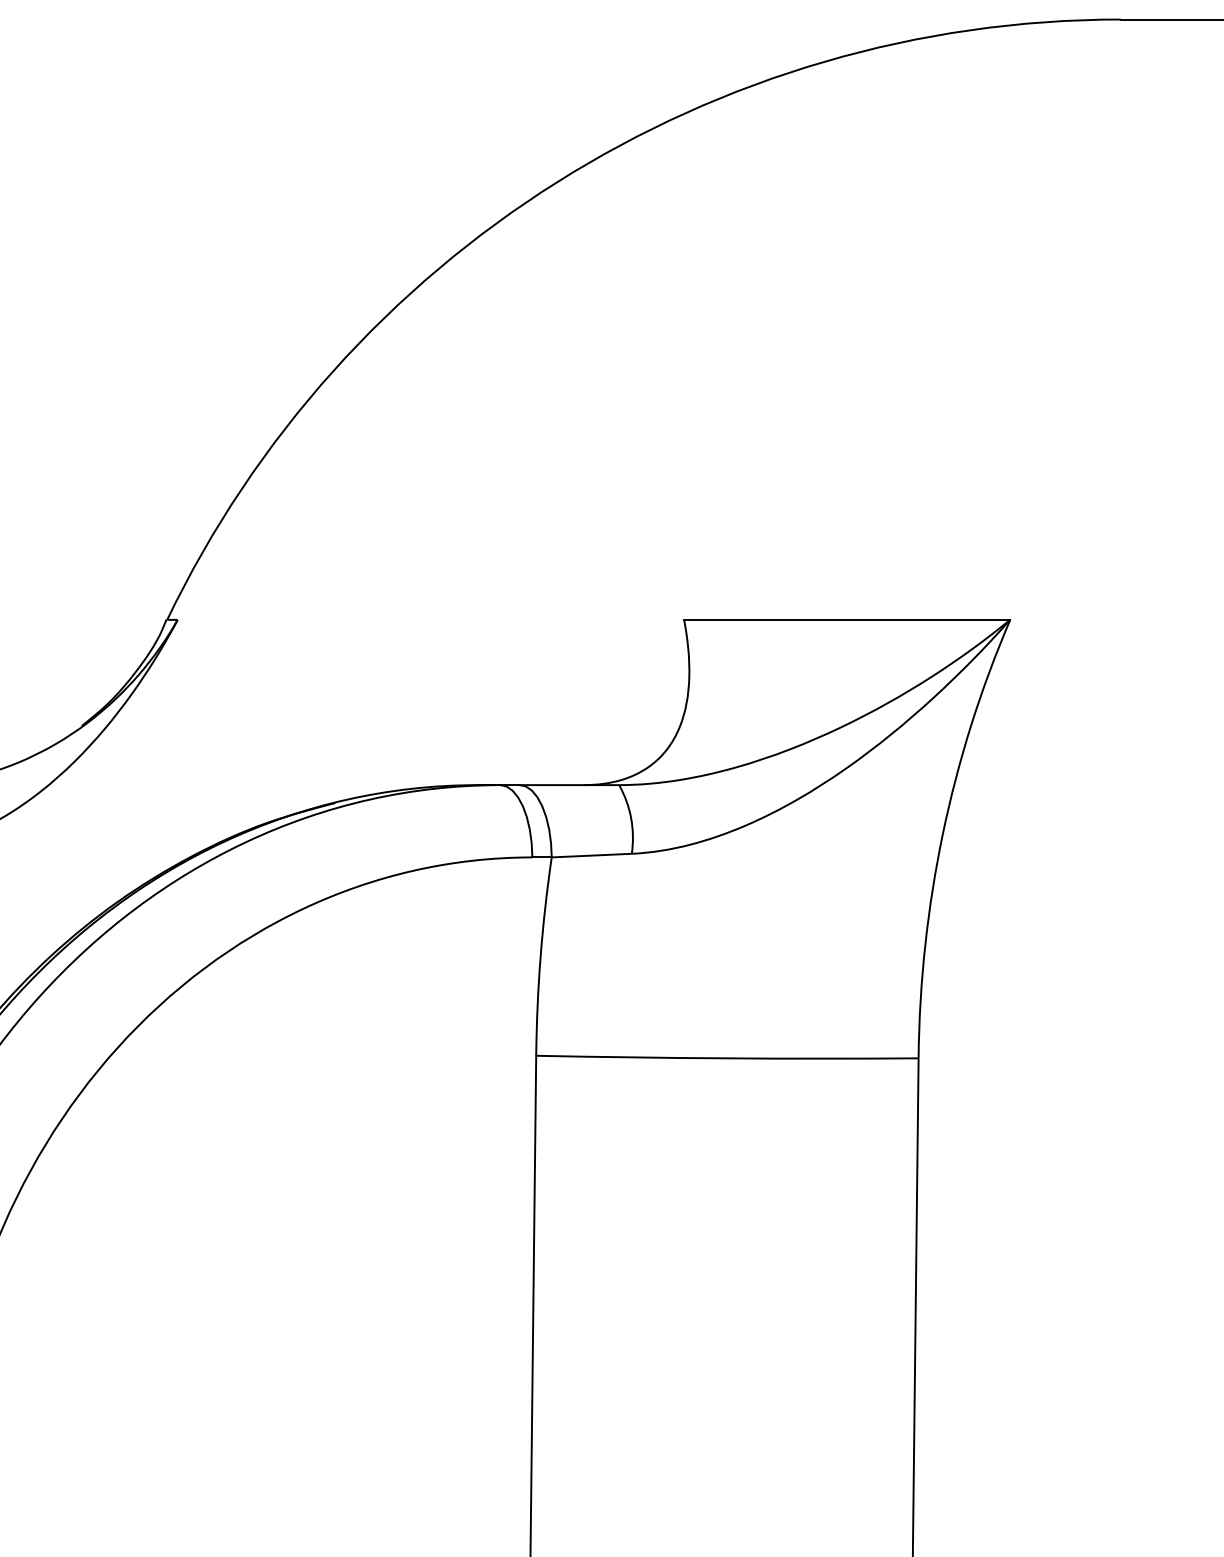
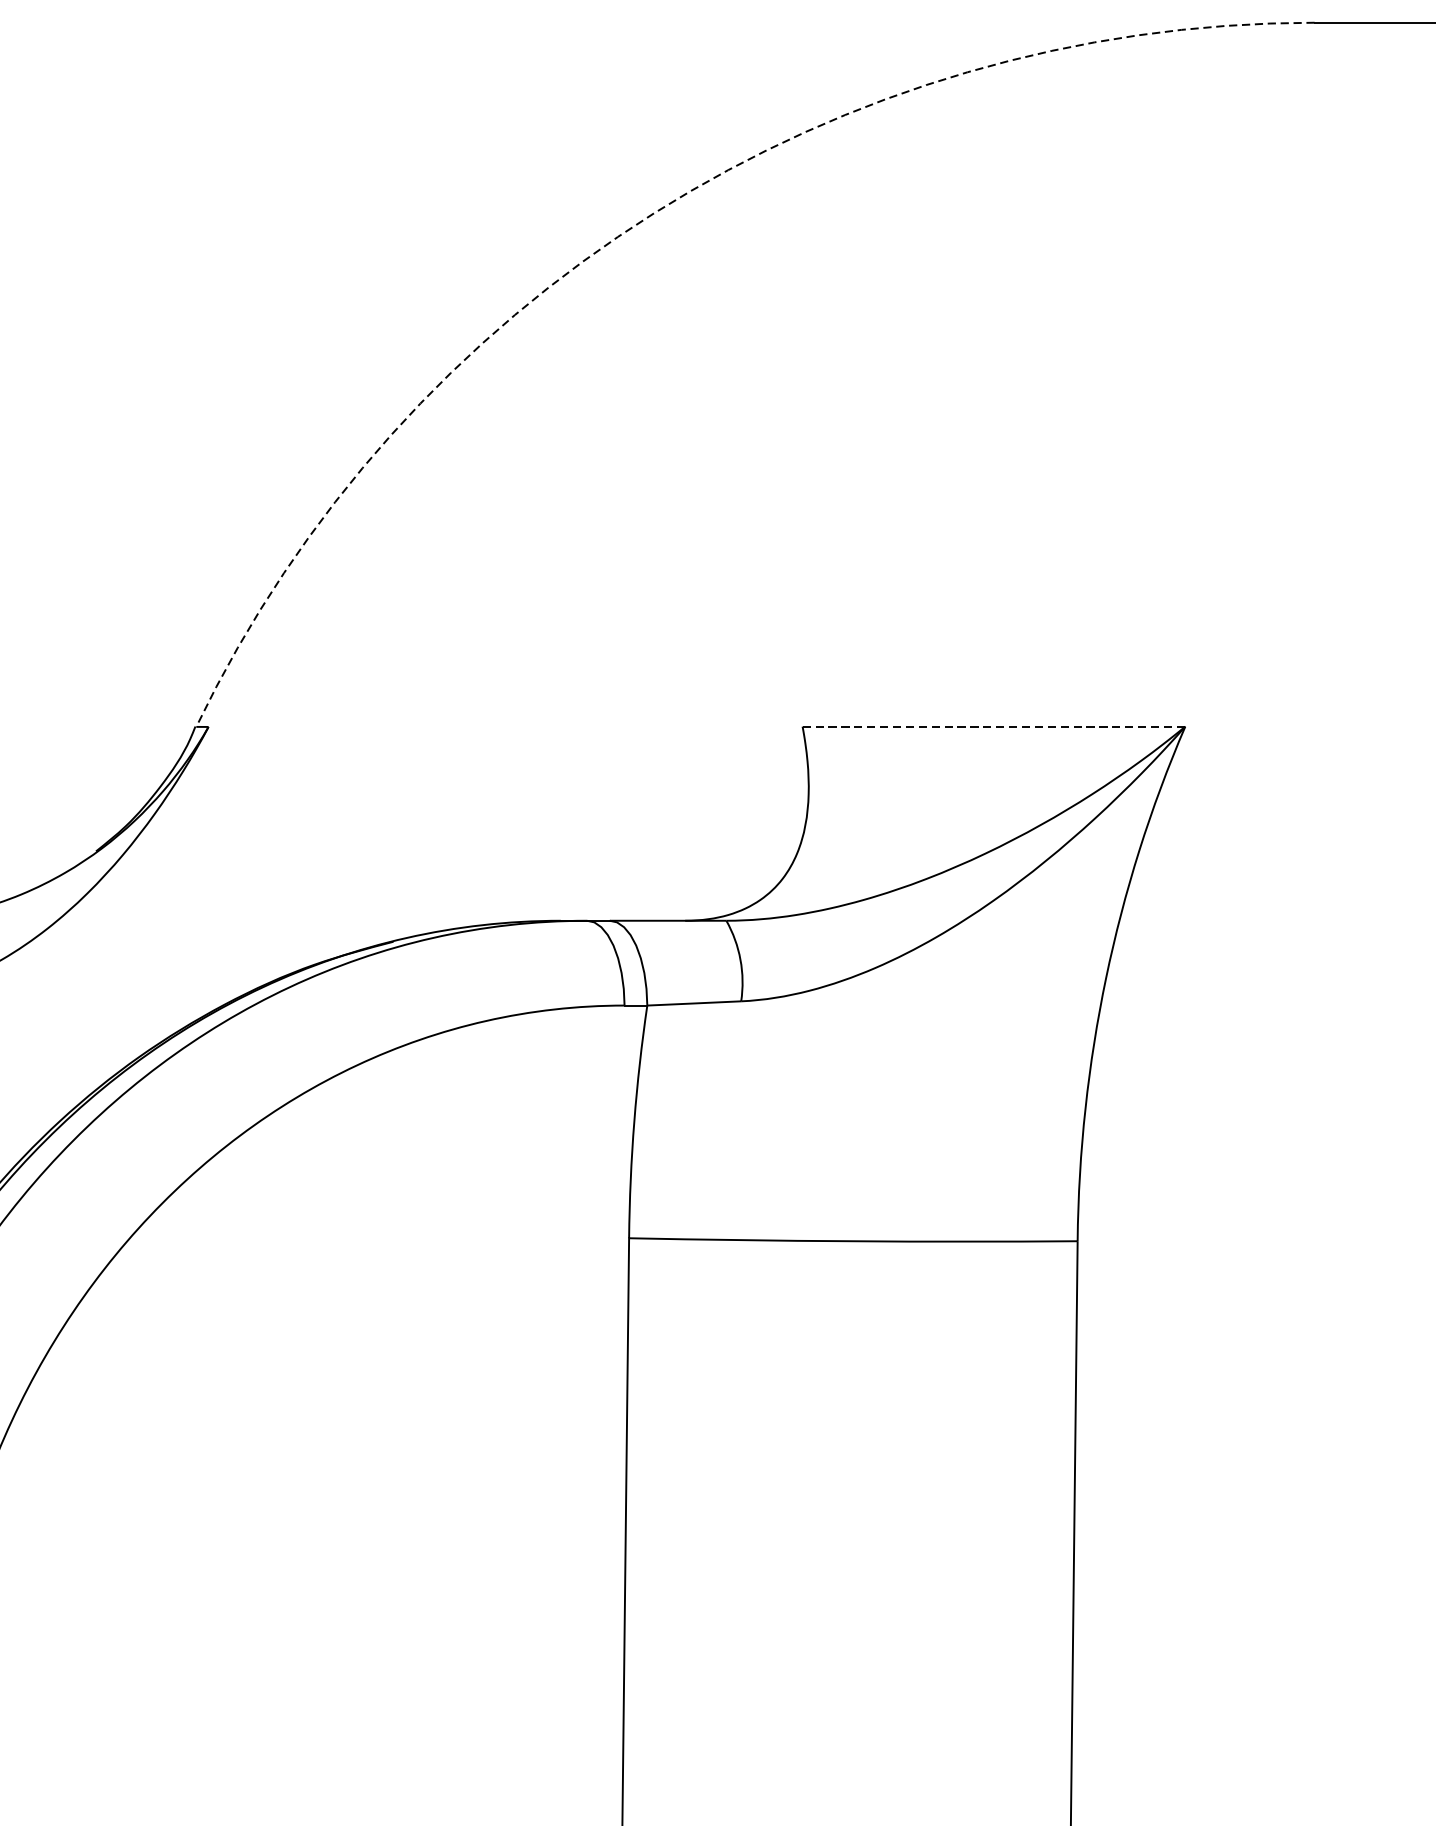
arc: (557, 182) -> (654, 213), solid -> dashed
line: (847, 619) -> (994, 726), solid -> dashed

